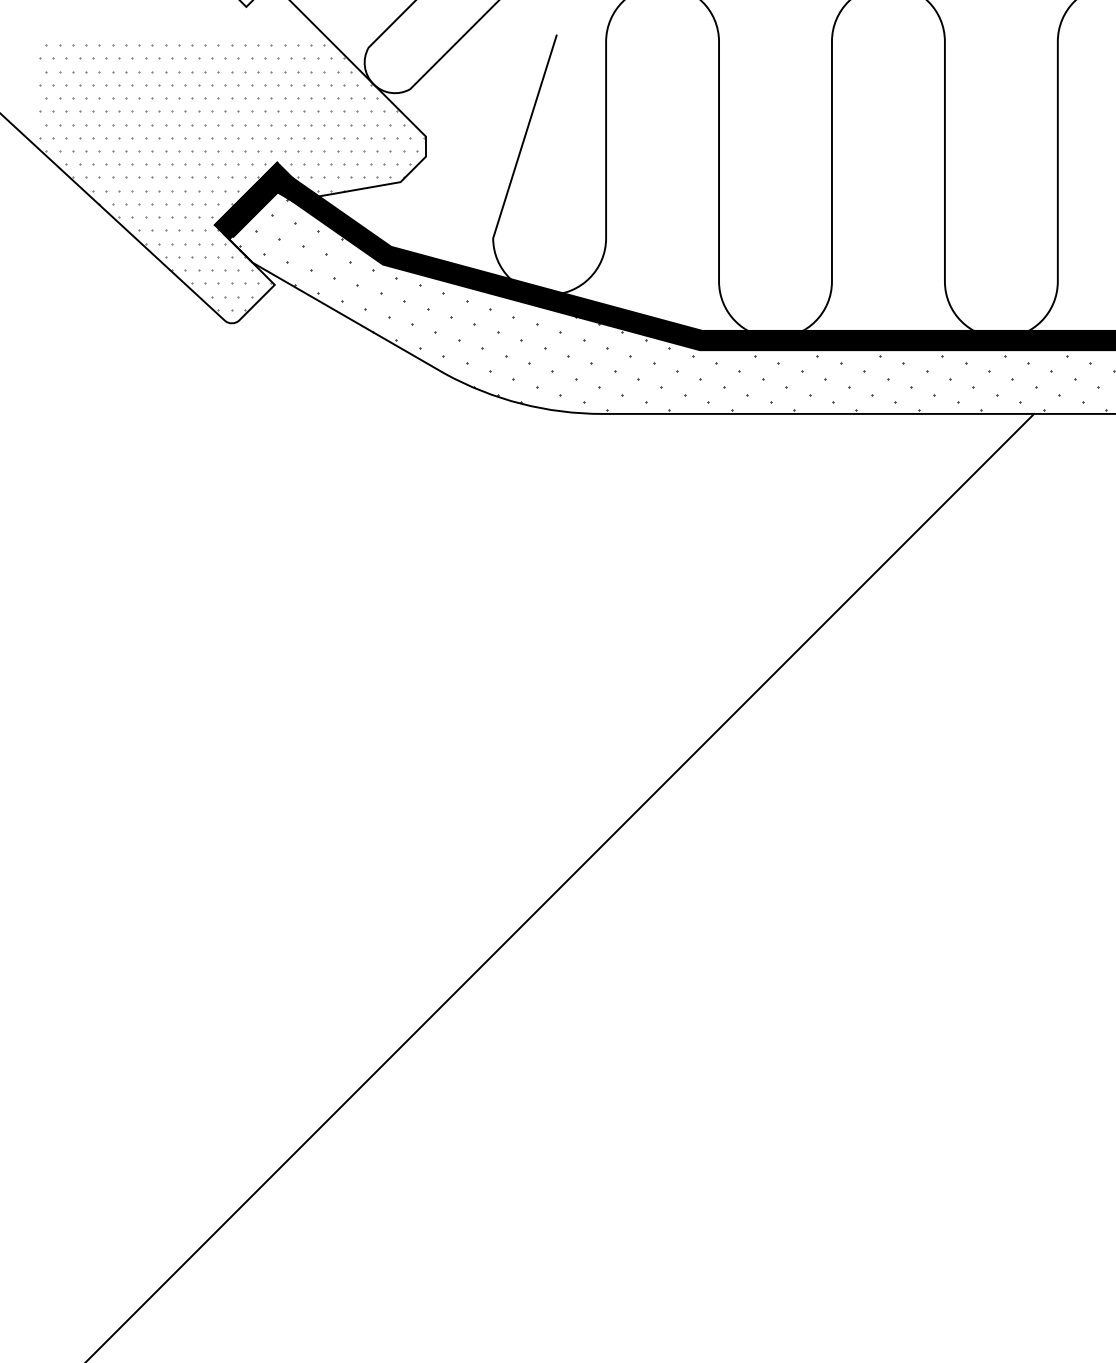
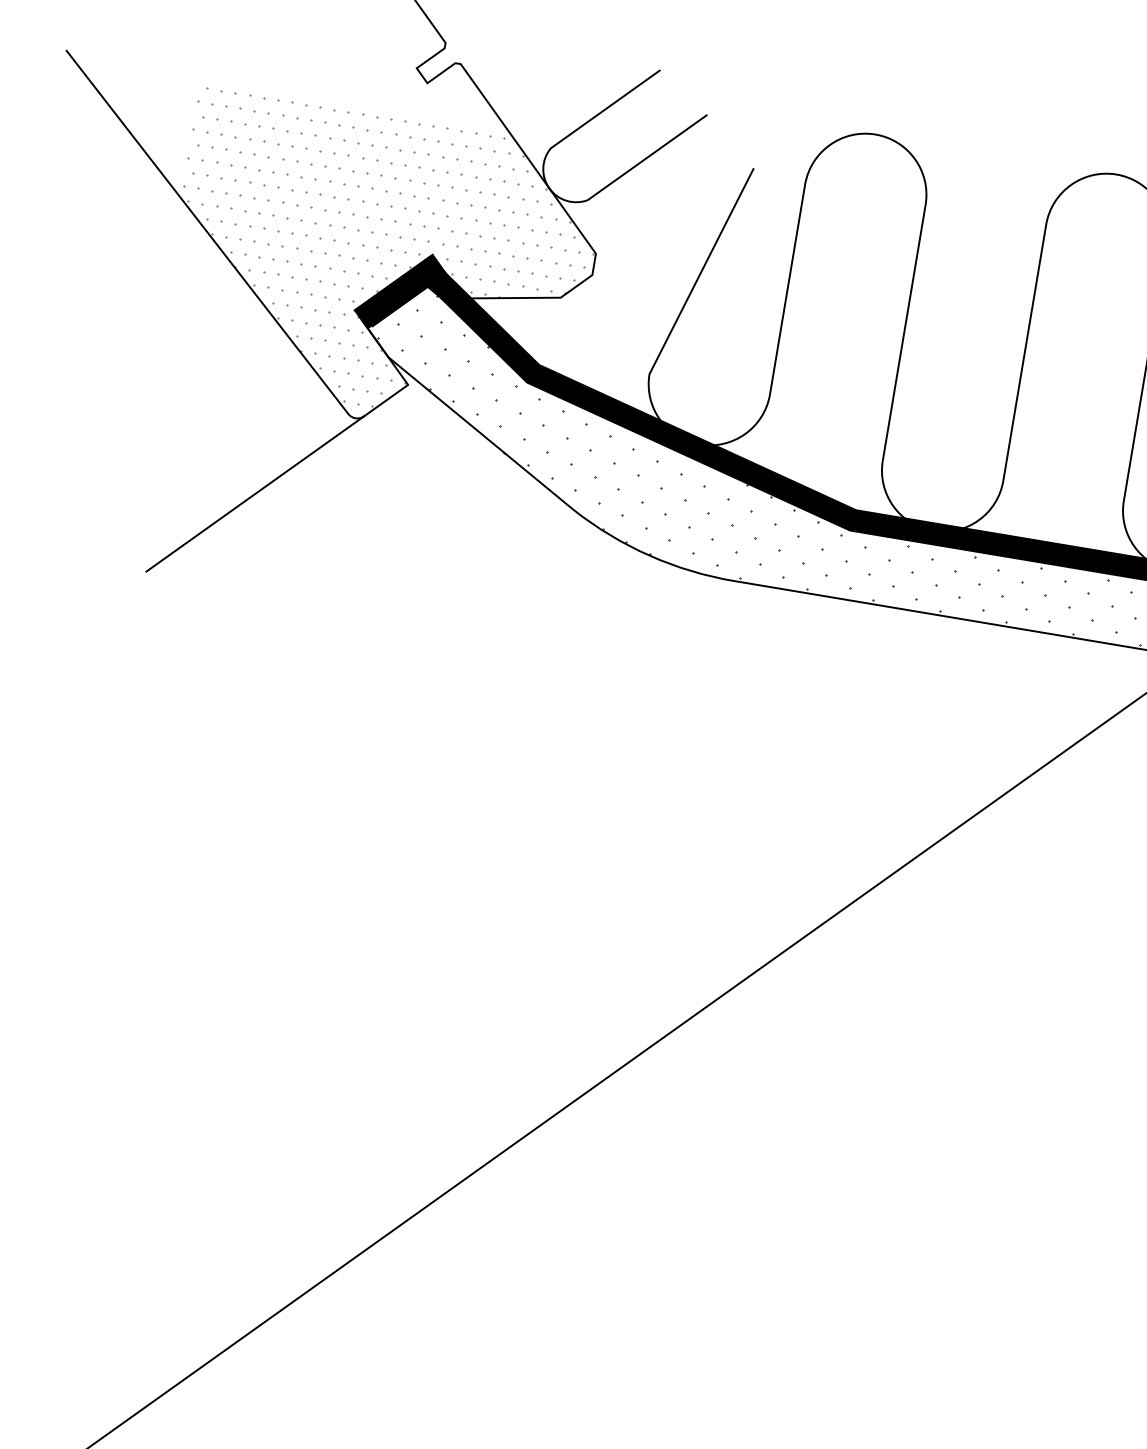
line: (151, 407) -> (254, 493), added

